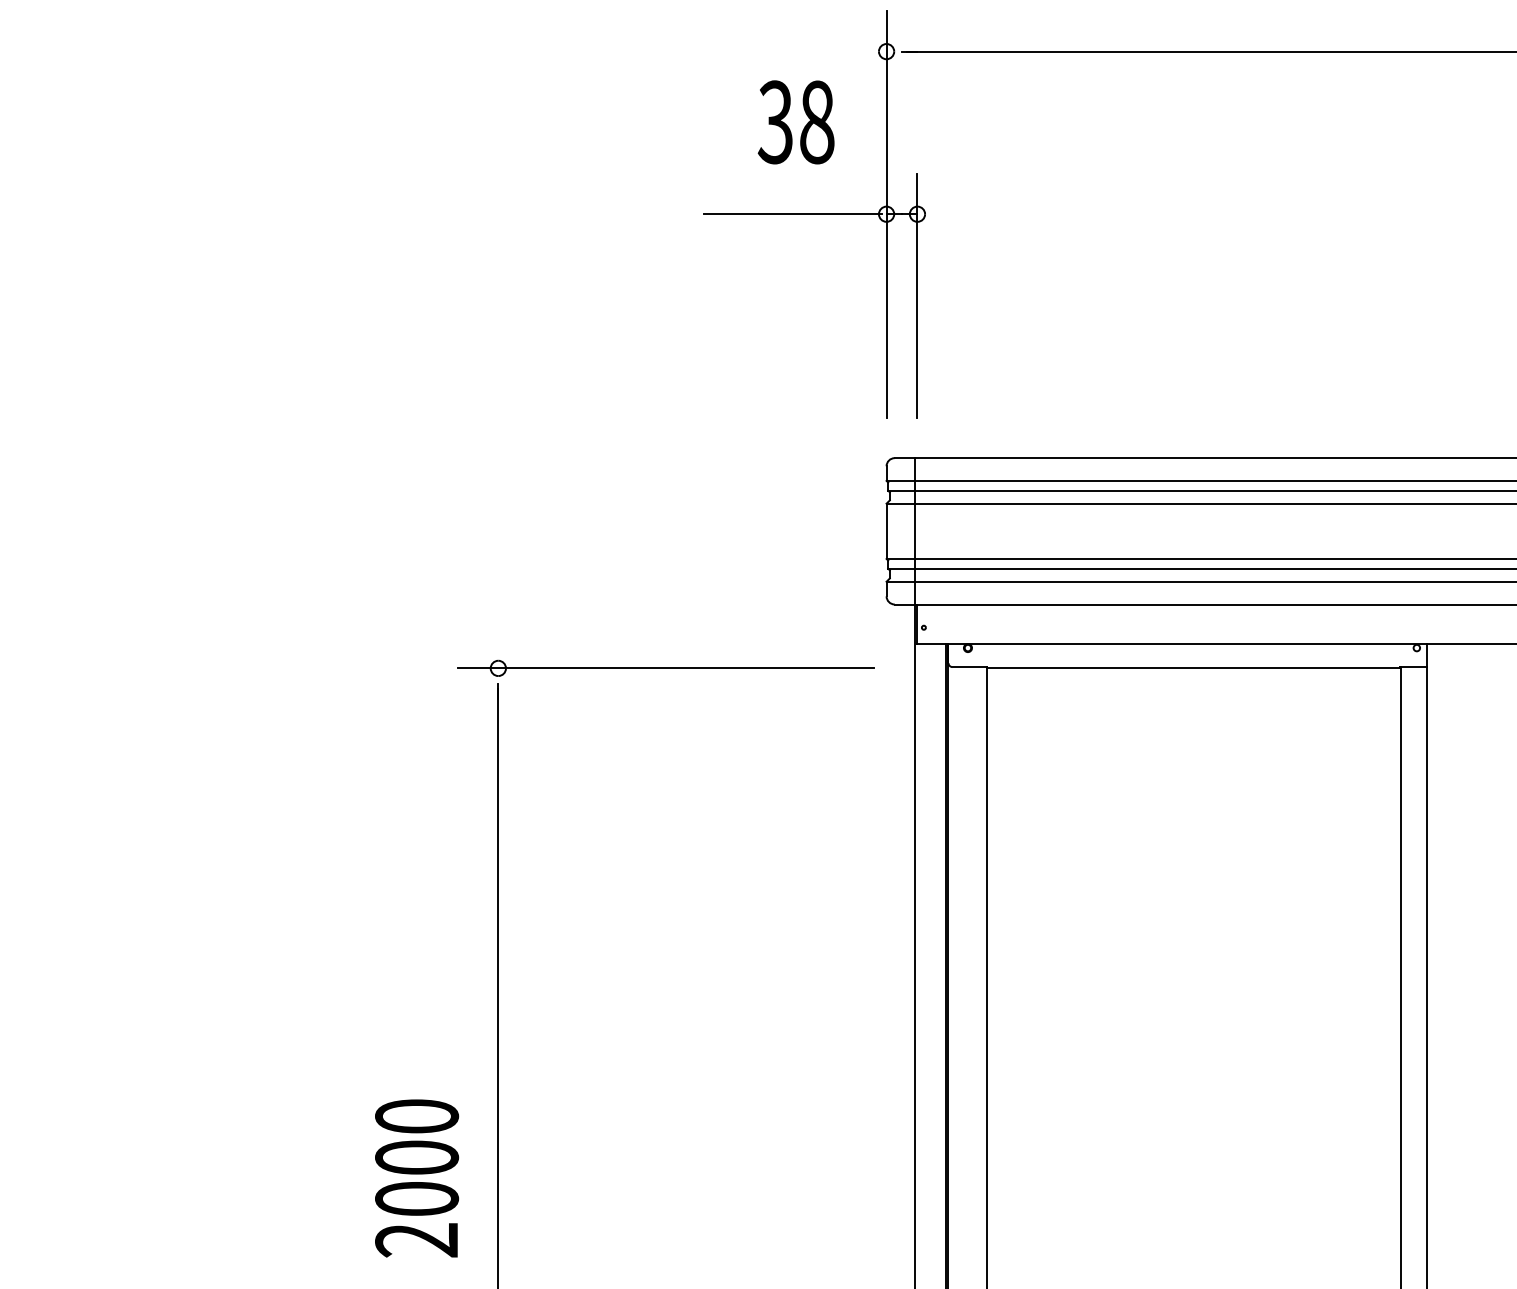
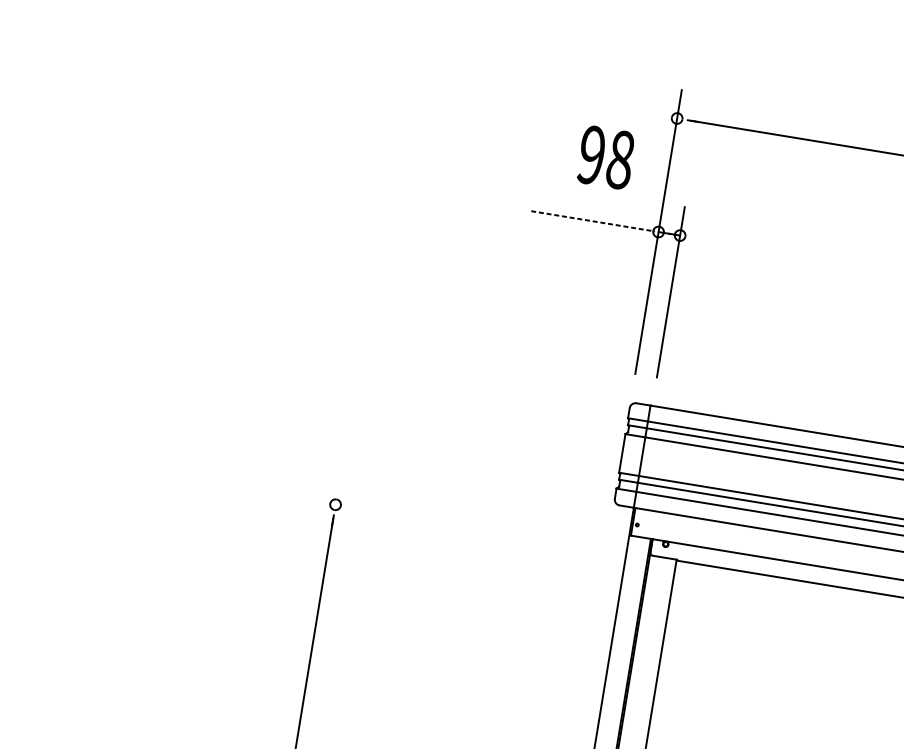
text: (774, 122) -> (590, 155), 38 -> 98
line: (792, 214) -> (592, 221), solid -> dashed
line: (665, 668) -> (452, 523), removed

